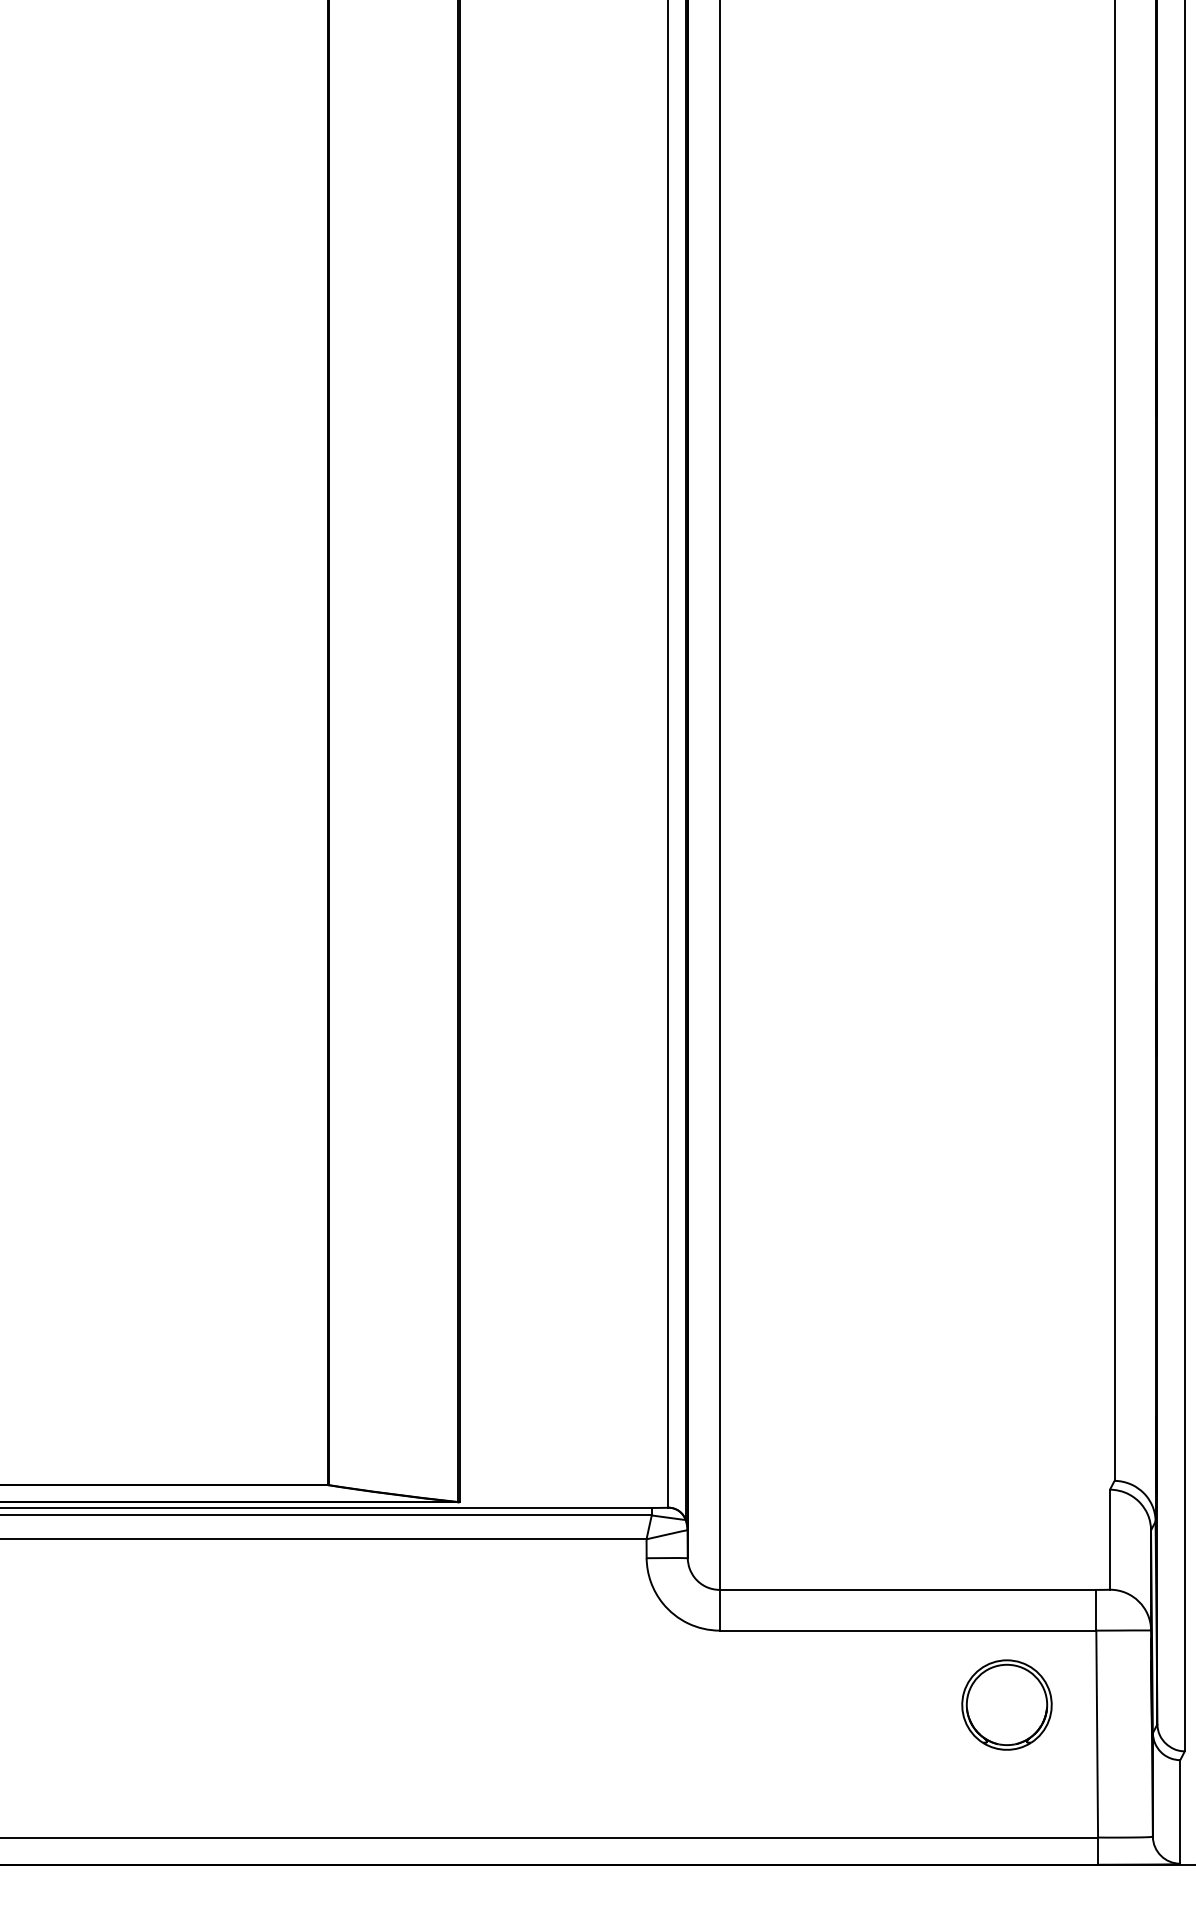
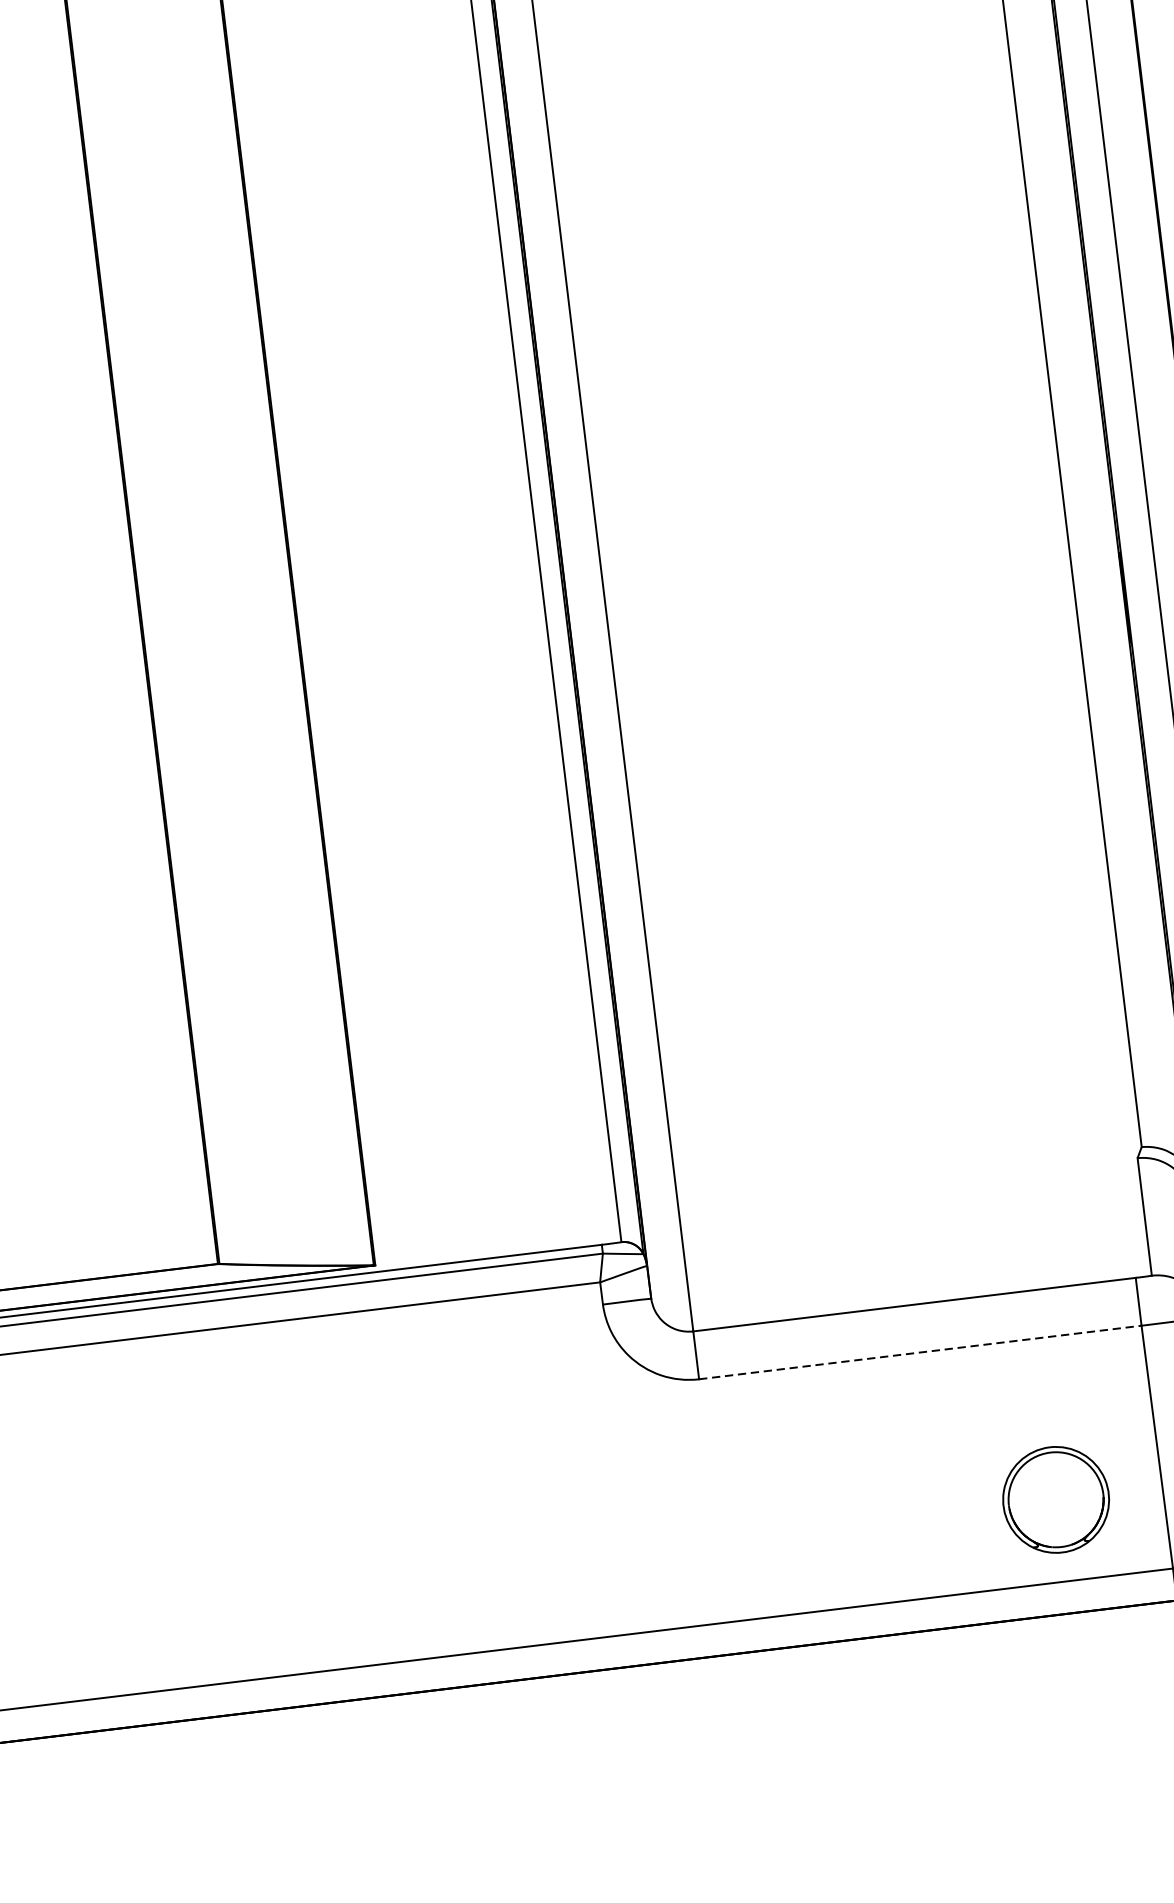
line: (908, 1630) -> (920, 1352), solid -> dashed
part: (1006, 1704) -> (1055, 1499), moved

